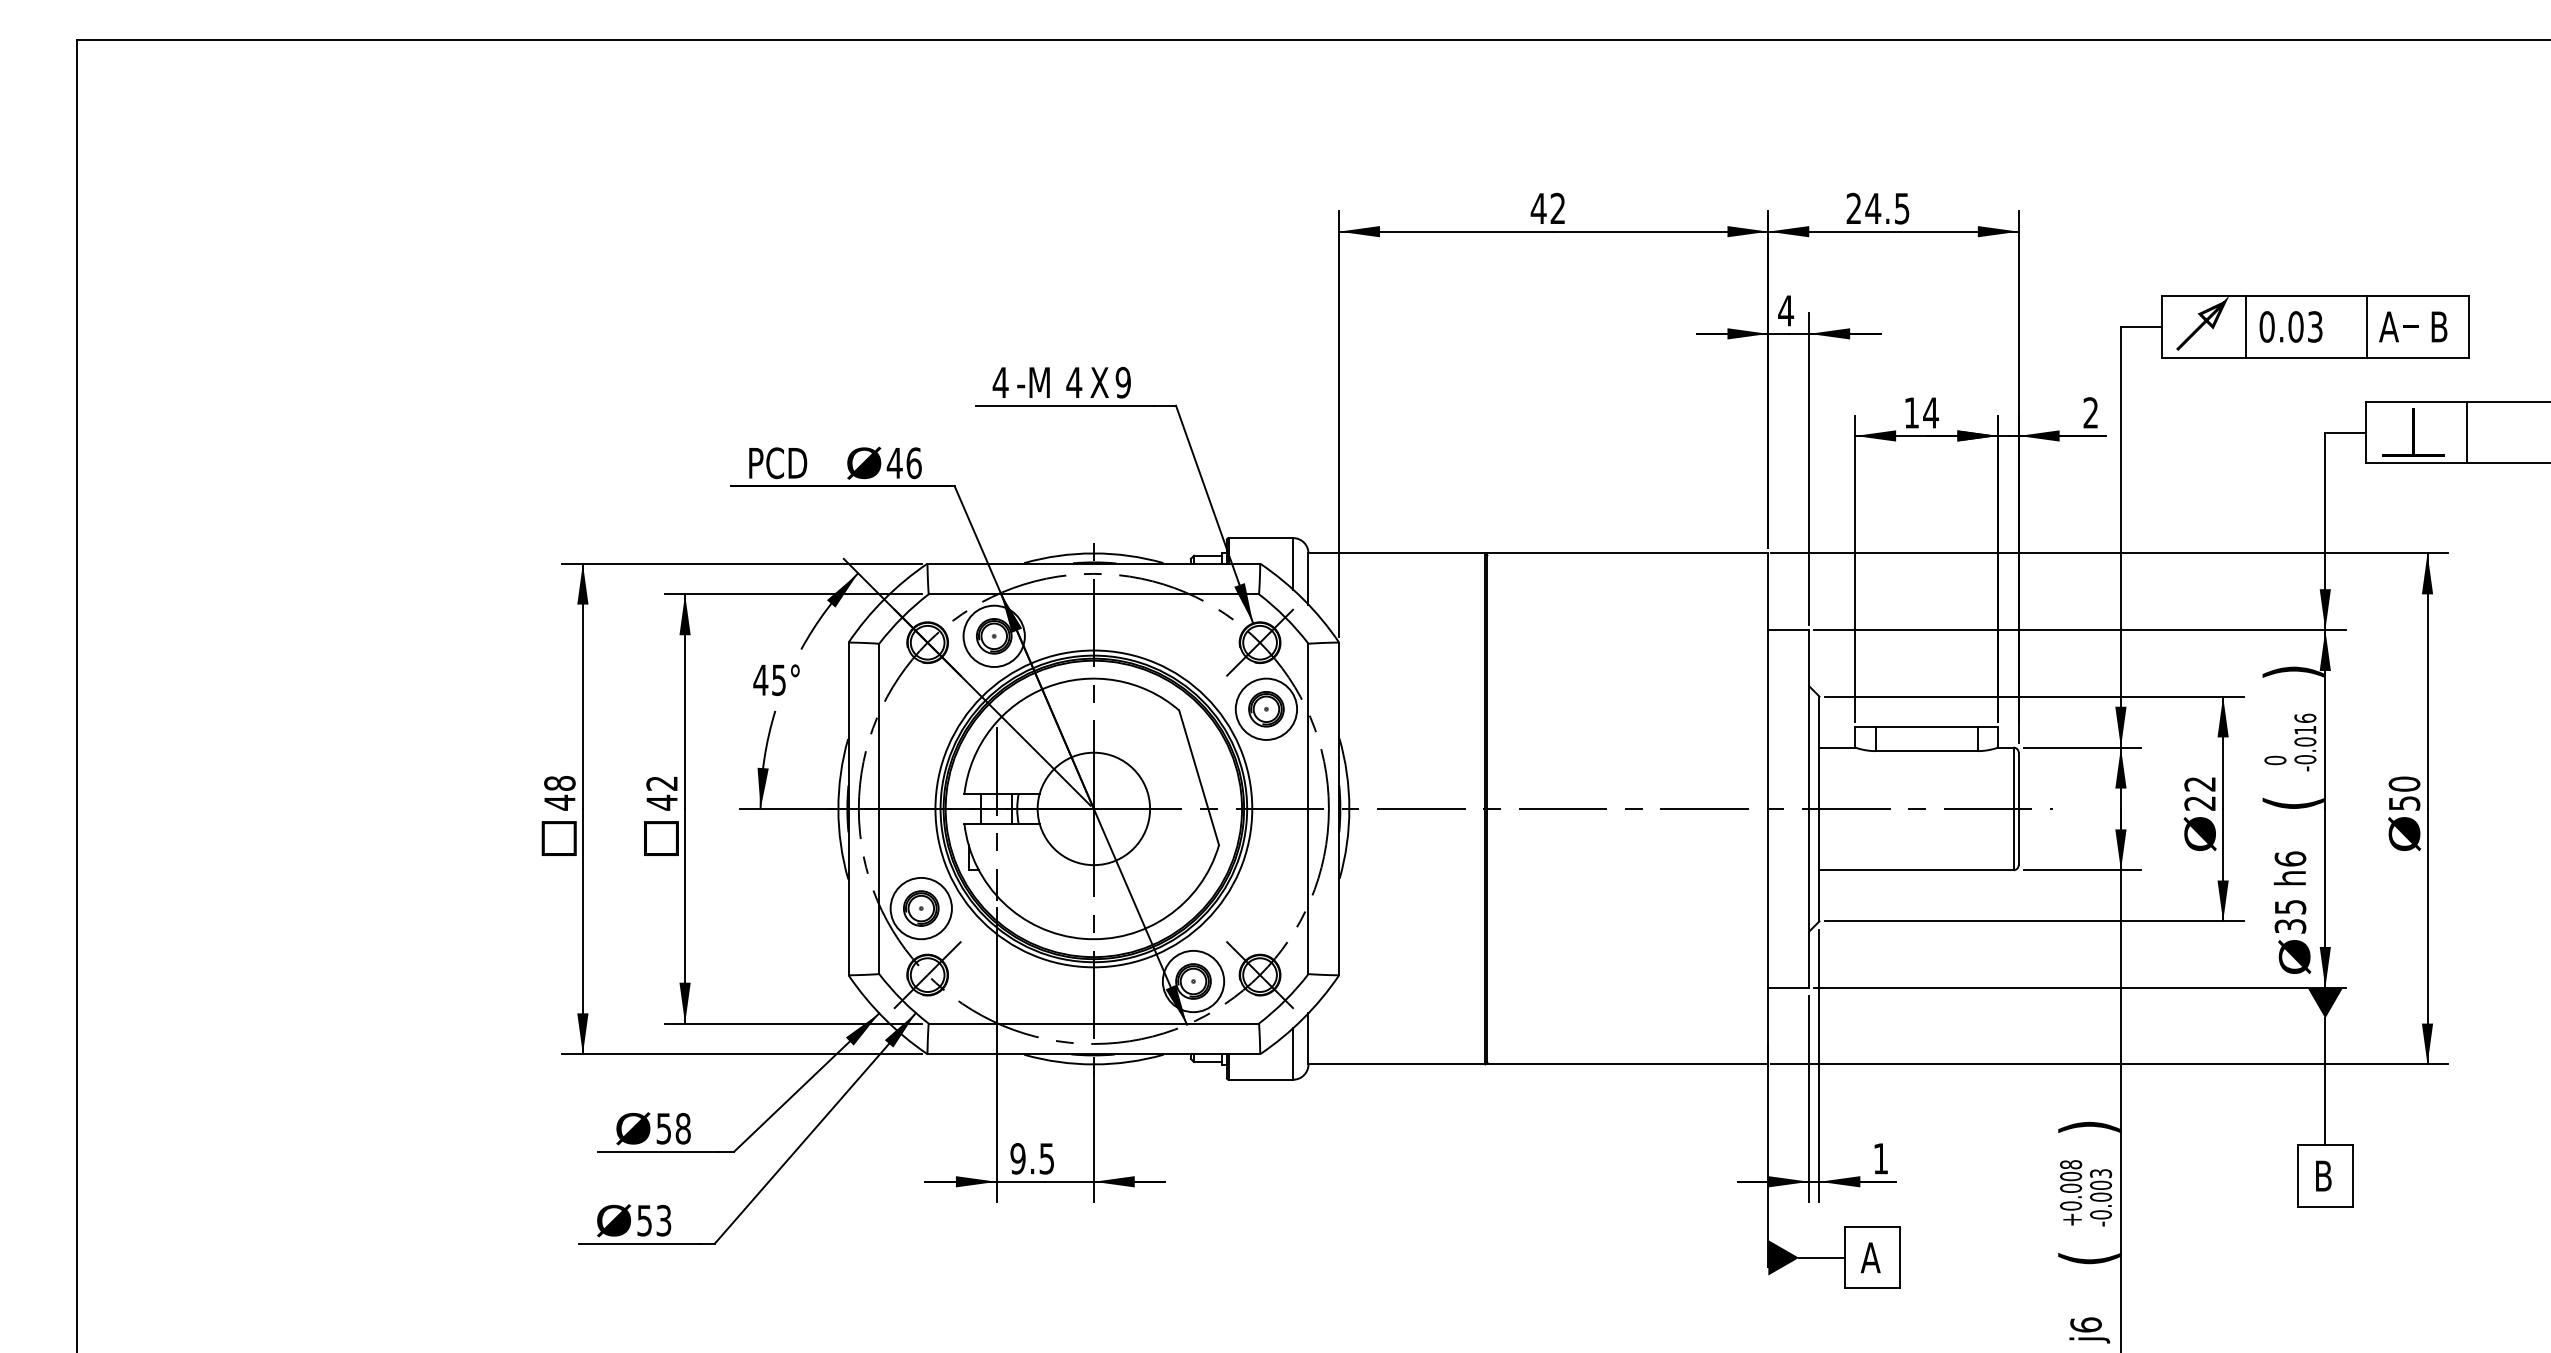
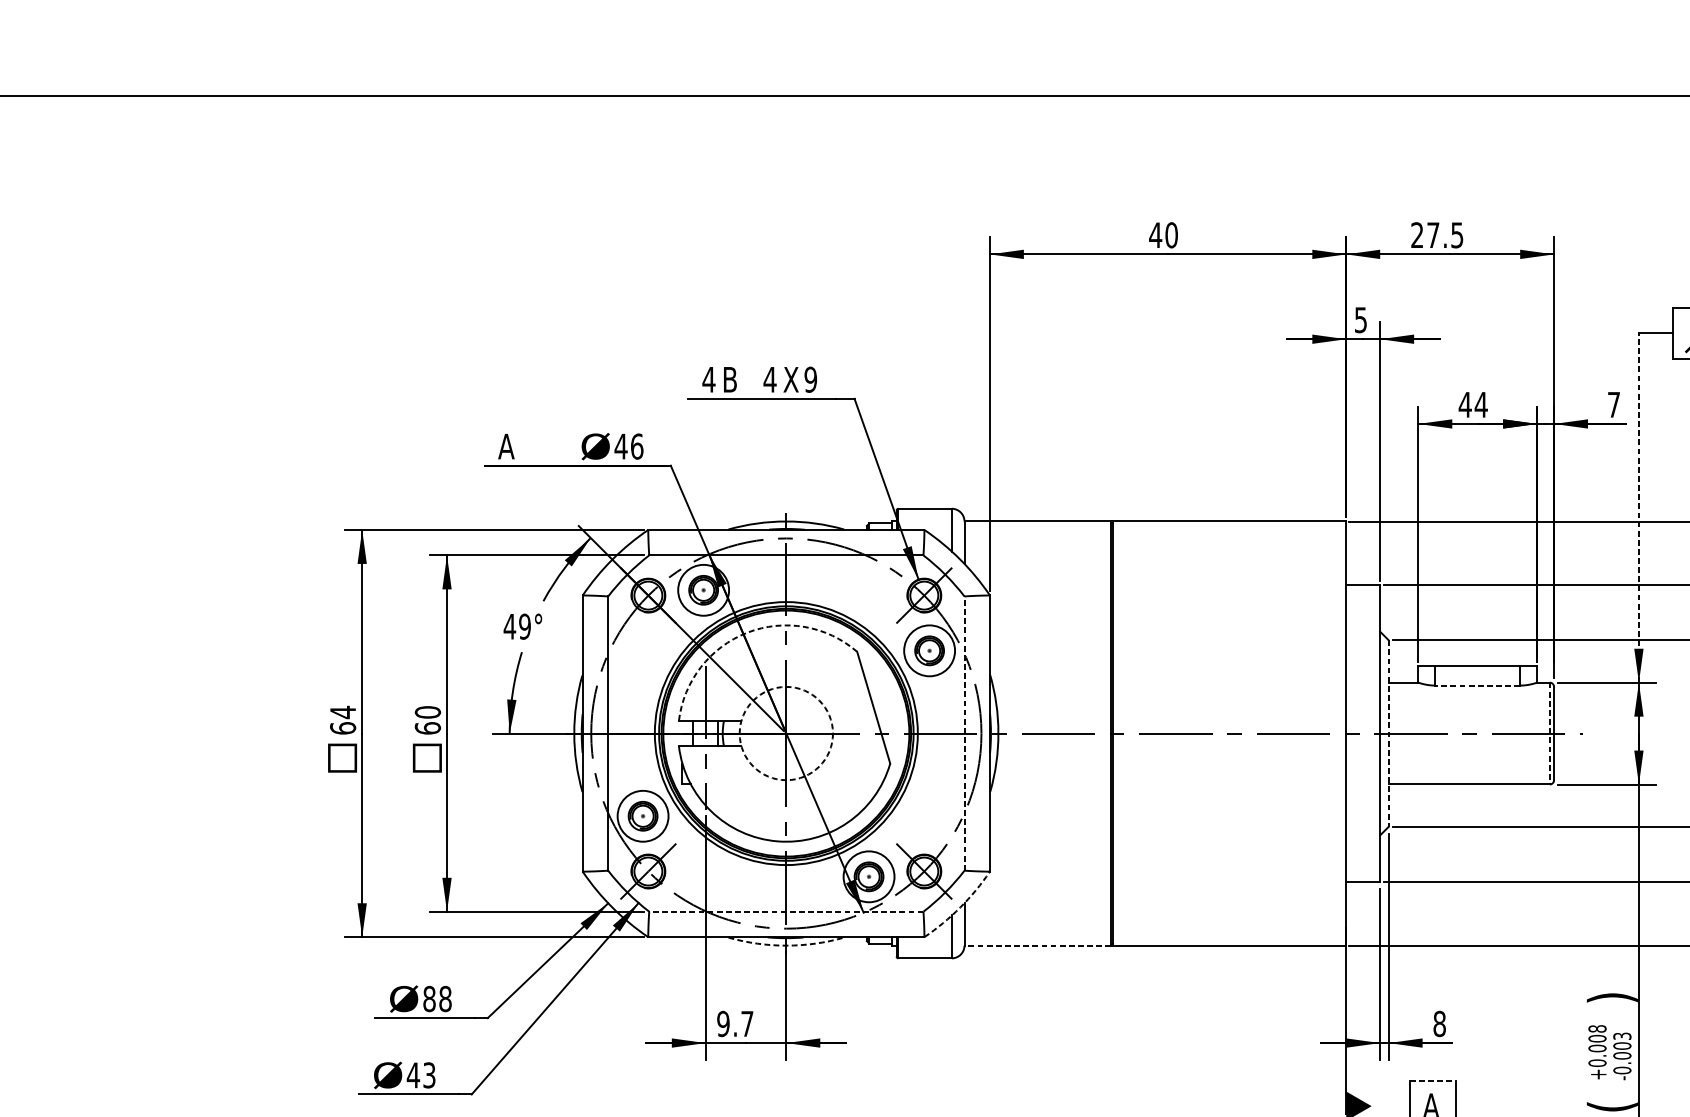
text: (1557, 208) -> (1171, 235), 42 -> 40
text: (1873, 208) -> (1433, 235), 24.5 -> 27.5
text: (1786, 310) -> (1361, 319), 4 -> 5
text: (1033, 382) -> (736, 379), -M -> B
text: (1911, 412) -> (1465, 404), 14 -> 44
text: (2090, 412) -> (1613, 404), 2 -> 7
text: (776, 463) -> (522, 446), PCD -> A
line: (2120, 536) -> (1638, 507), solid -> dashed
text: (778, 679) -> (524, 626), 45° -> 49°
arc: (1046, 687) -> (747, 632), solid -> dashed
line: (1926, 751) -> (1477, 685), solid -> dashed
text: (559, 792) -> (342, 719), 48 -> 64
text: (661, 792) -> (427, 719), 42 -> 60
circle: (1093, 808) -> (786, 733), solid -> dashed
line: (1308, 808) -> (964, 733), solid -> dashed
line: (1819, 809) -> (1388, 734), solid -> dashed
line: (2013, 809) -> (1549, 734), solid -> dashed
arc: (1303, 1018) -> (960, 907), solid -> dashed
line: (1093, 1023) -> (786, 911), solid -> dashed
arc: (1093, 1064) -> (786, 945), solid -> dashed
line: (1396, 1064) -> (1037, 945), solid -> dashed
text: (663, 1128) -> (429, 998), 58 -> 88
text: (1046, 1158) -> (747, 1023), 9.5 -> 9.7
text: (1880, 1158) -> (1439, 1023), 1 -> 8
text: (644, 1220) -> (413, 1075), 53 -> 43
line: (1872, 1227) -> (1432, 1081), solid -> dashed
line: (1822, 1257) -> (1391, 1105), removed

